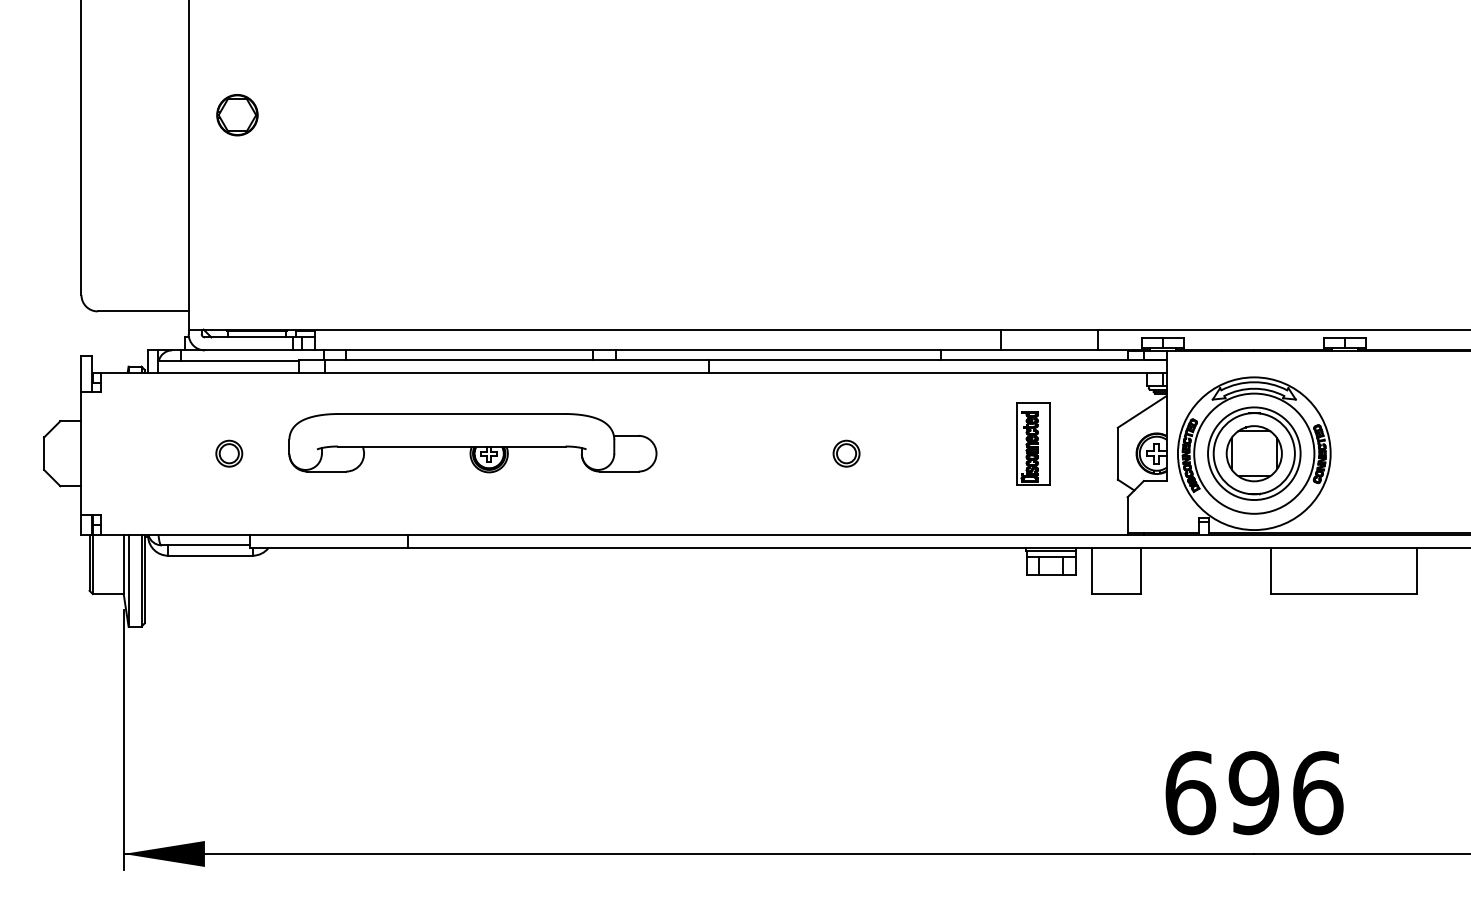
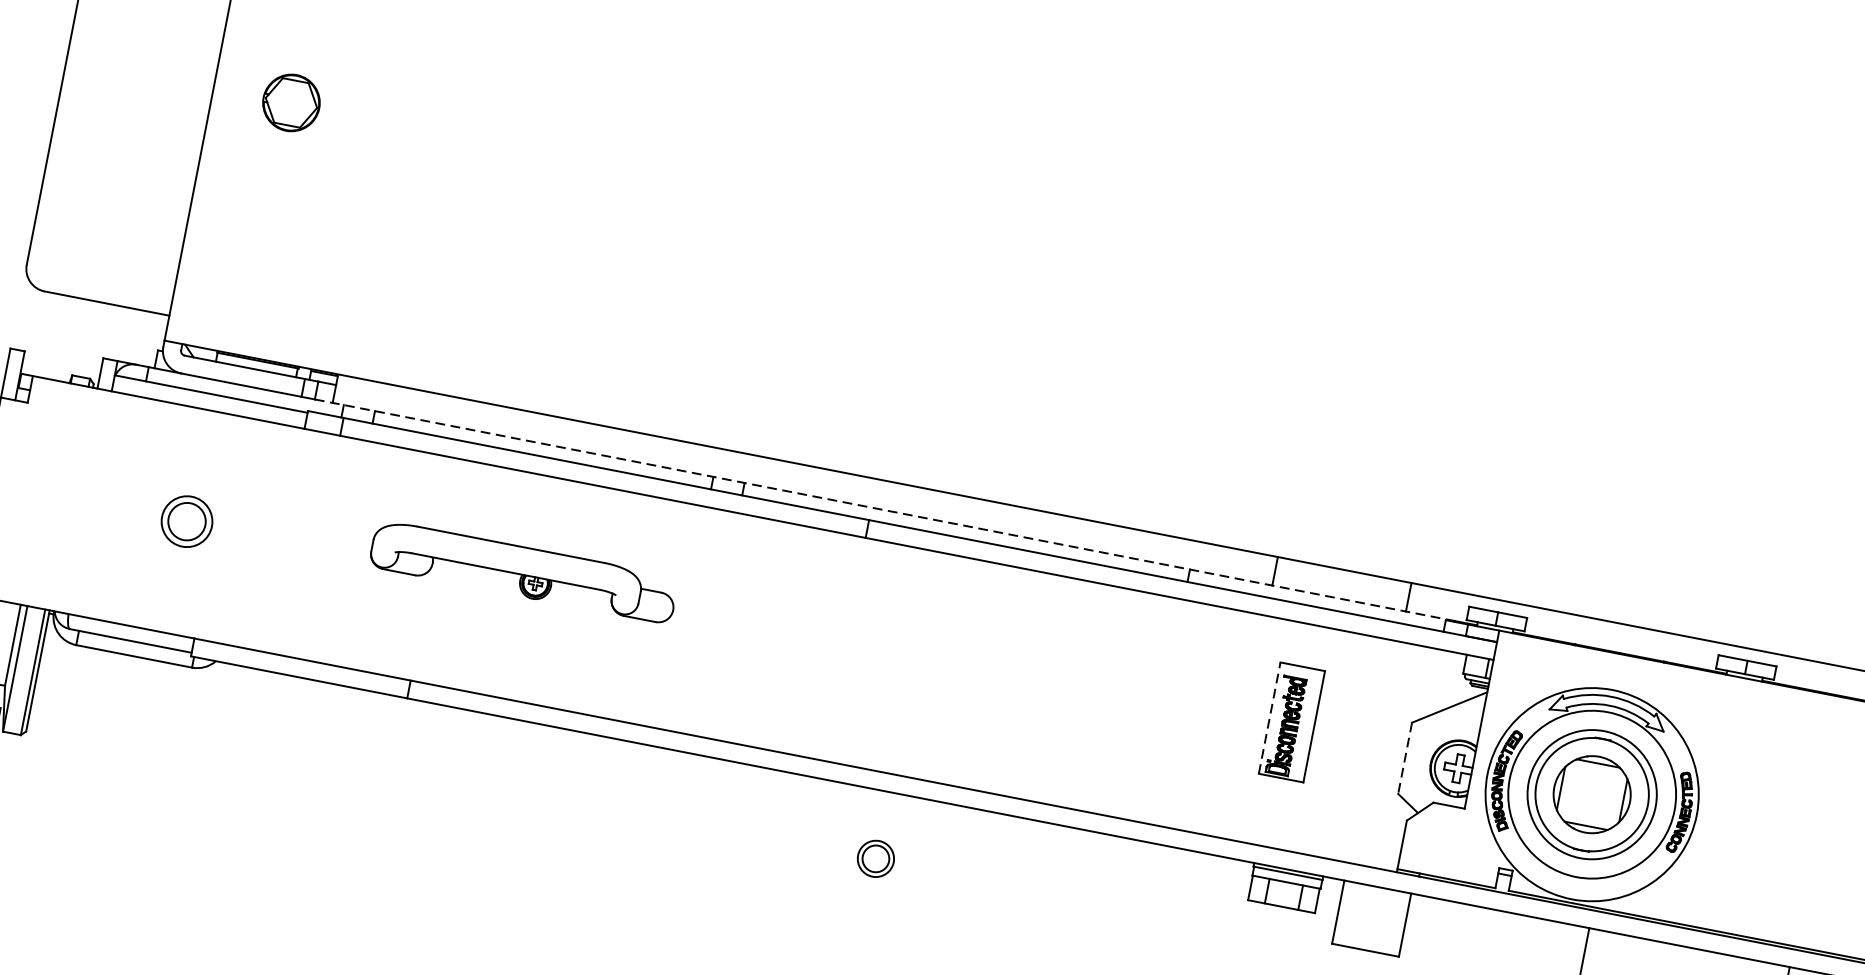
part: (237, 115) -> (291, 103), moved
line: (718, 350) -> (885, 510), solid -> dashed
part: (472, 443) -> (523, 572), size x0.6
line: (1017, 443) -> (1270, 717), solid -> dashed
part: (229, 453) -> (187, 521), size x1.4
part: (846, 453) -> (875, 858), moved
line: (1117, 453) -> (1404, 757), solid -> dashed

